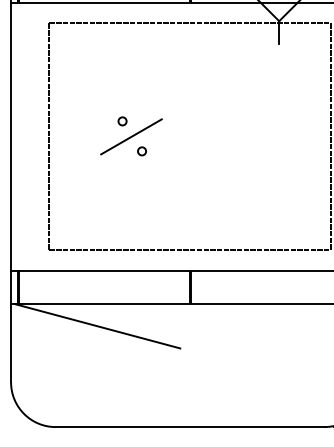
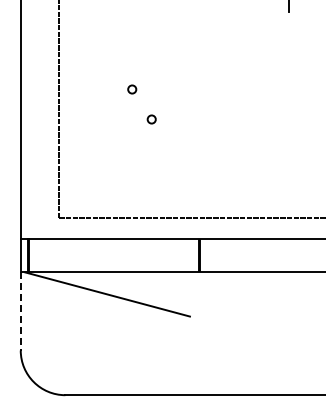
line: (131, 136) -> (141, 104), removed
line: (11, 343) -> (21, 311), solid -> dashed

